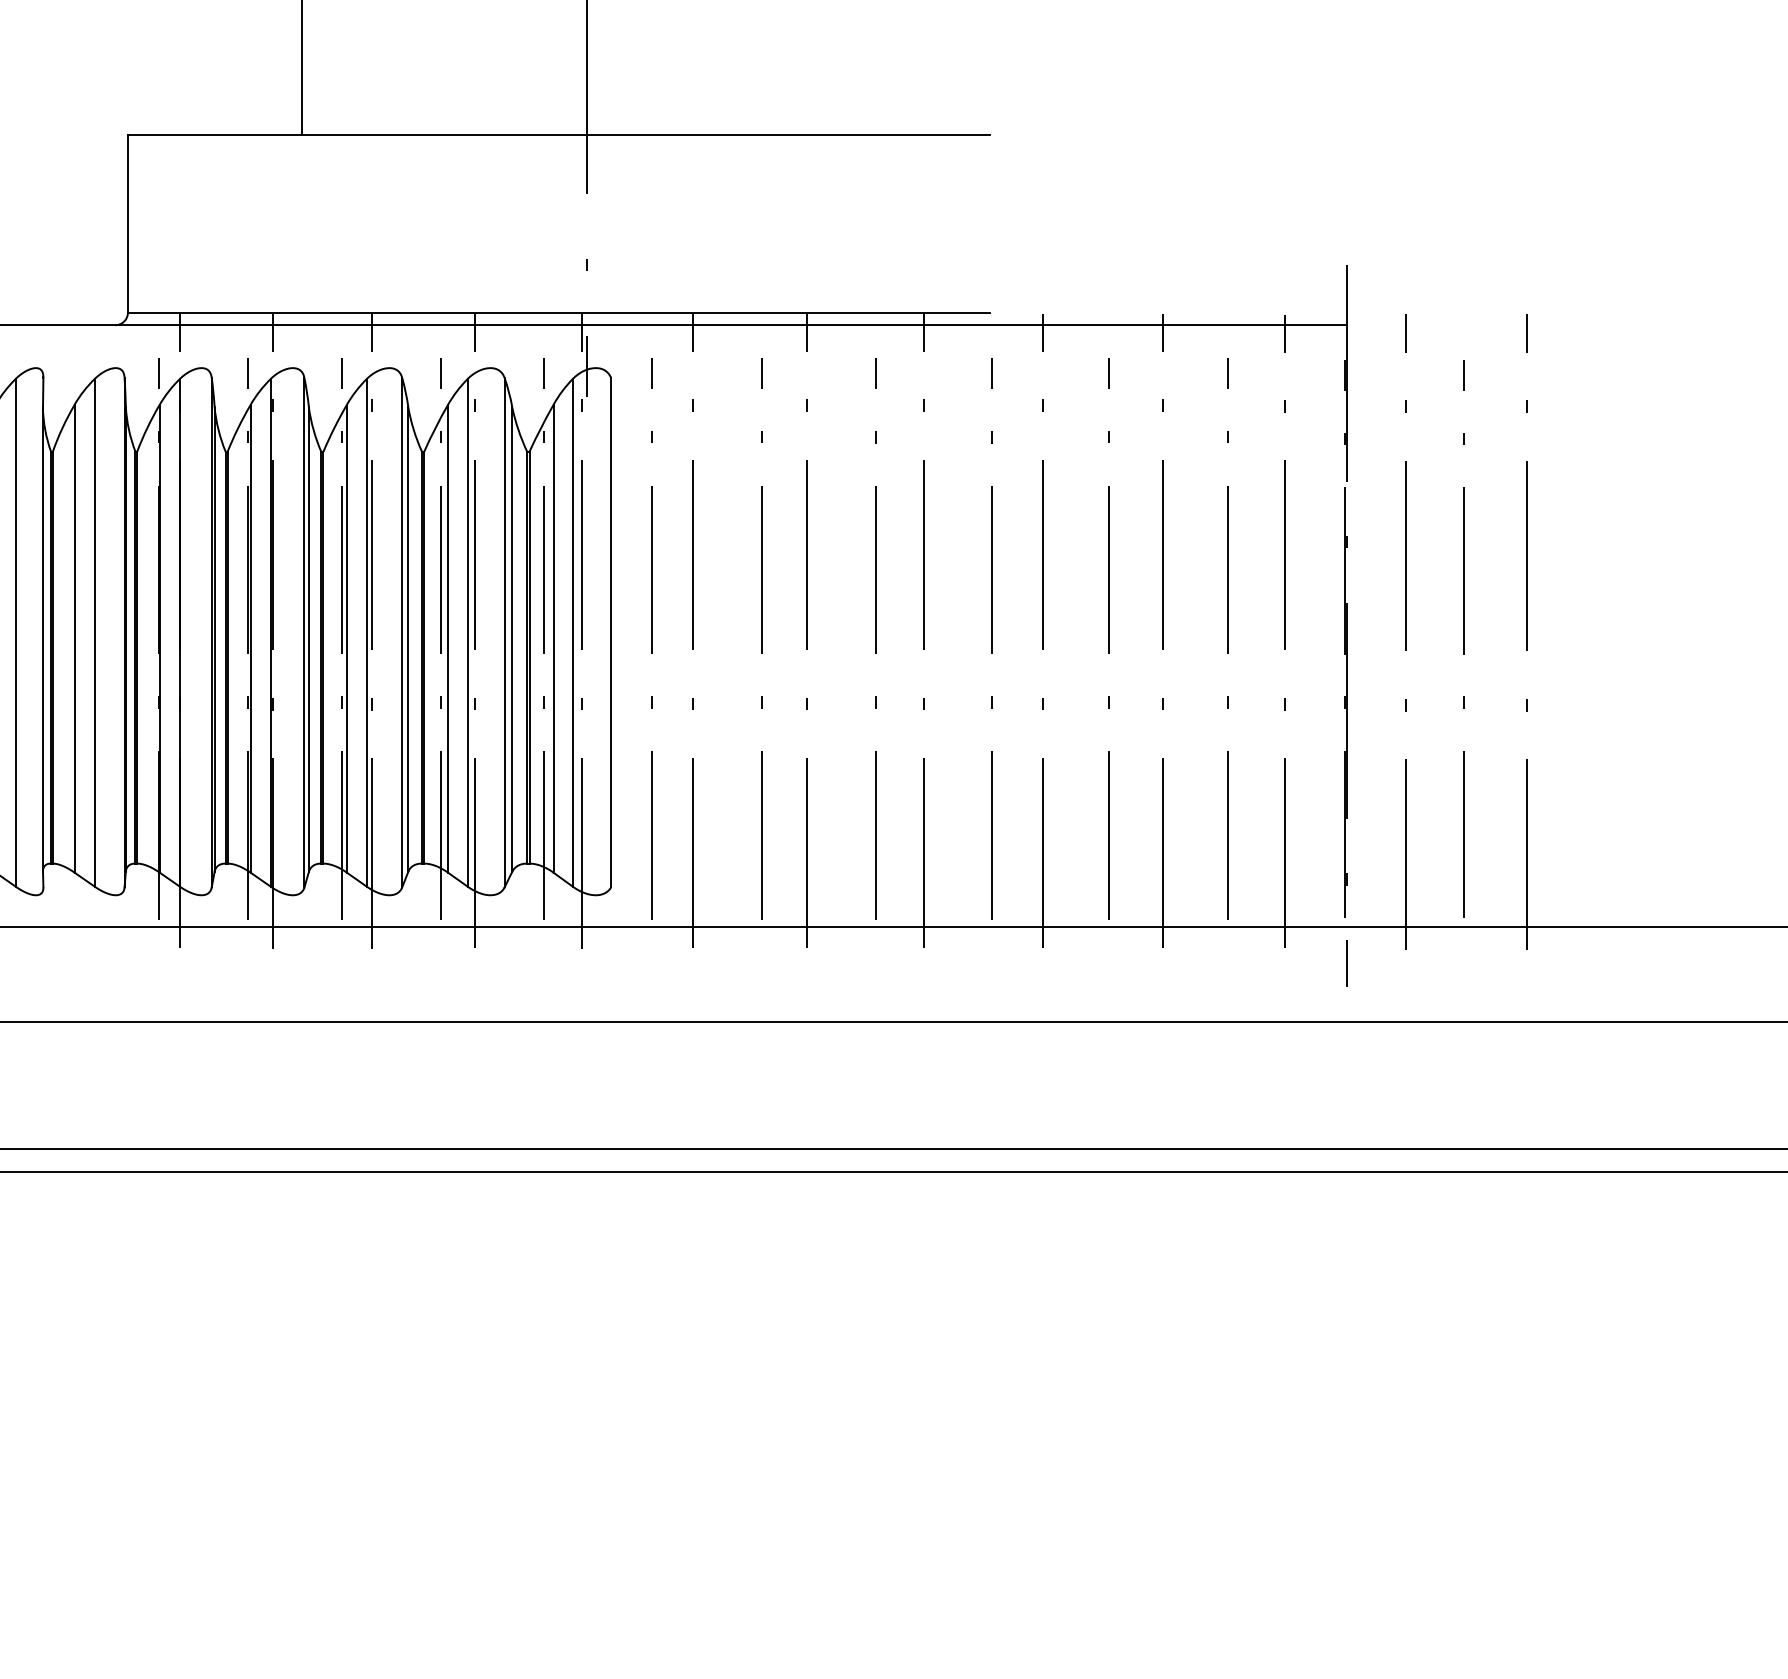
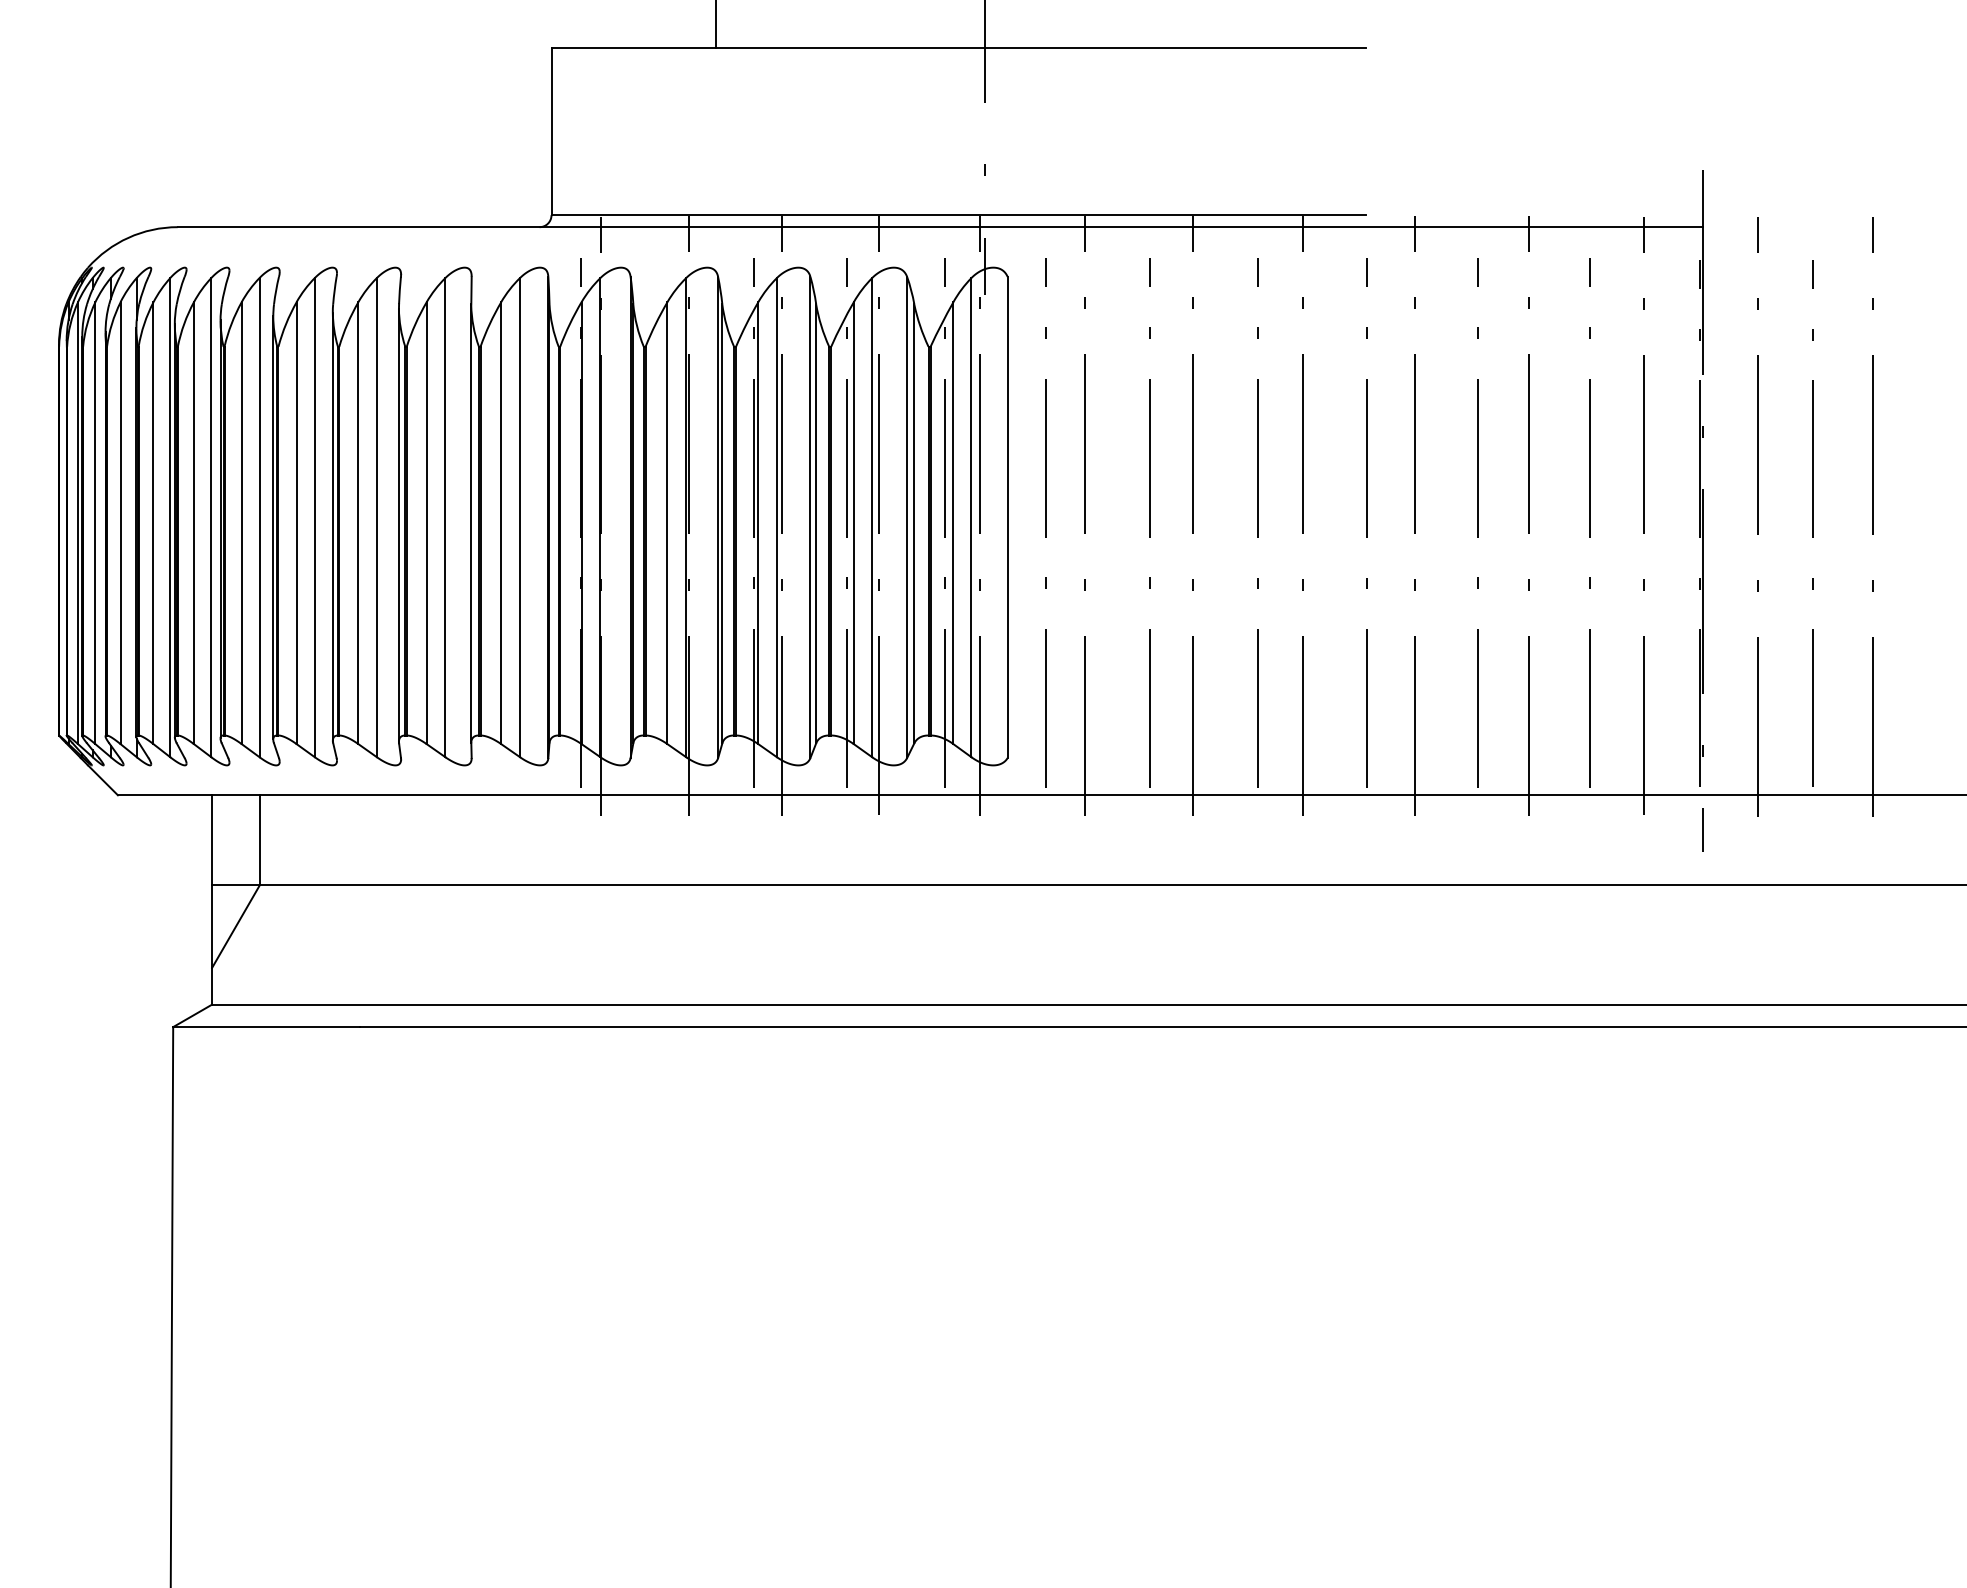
line: (247, 639) -> (664, 523), removed

